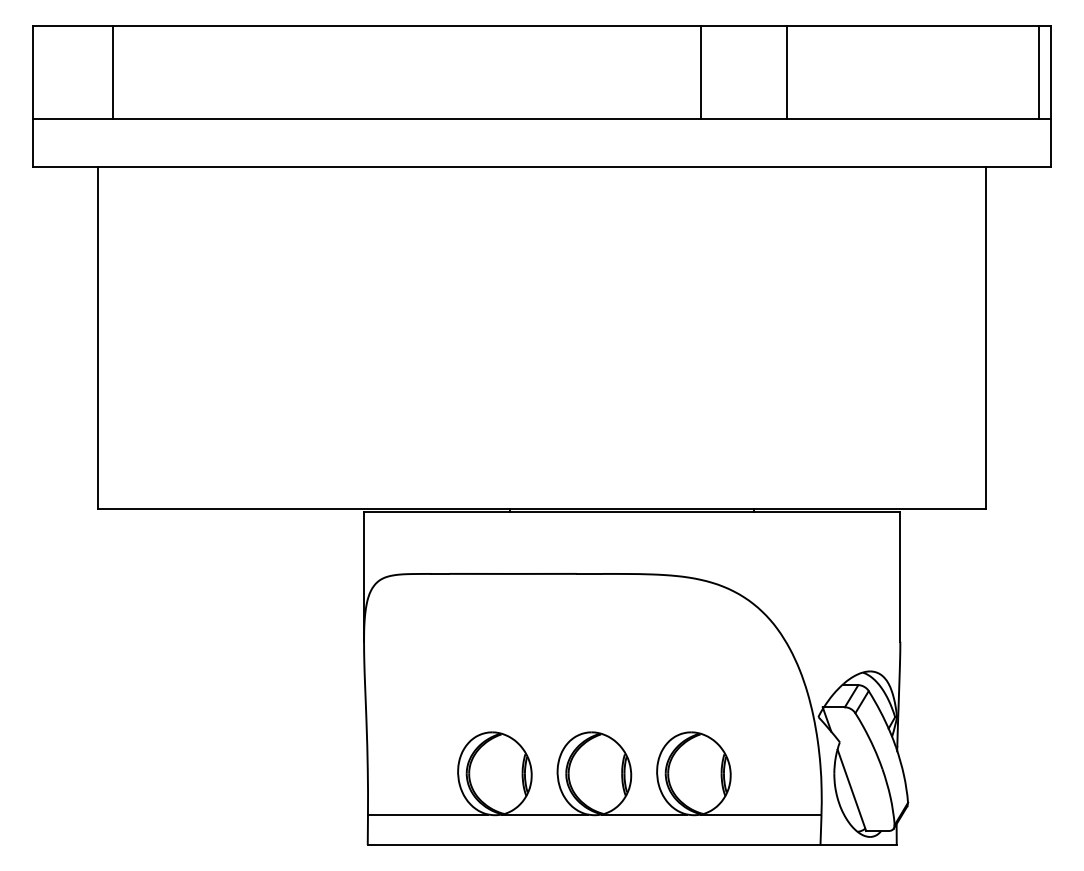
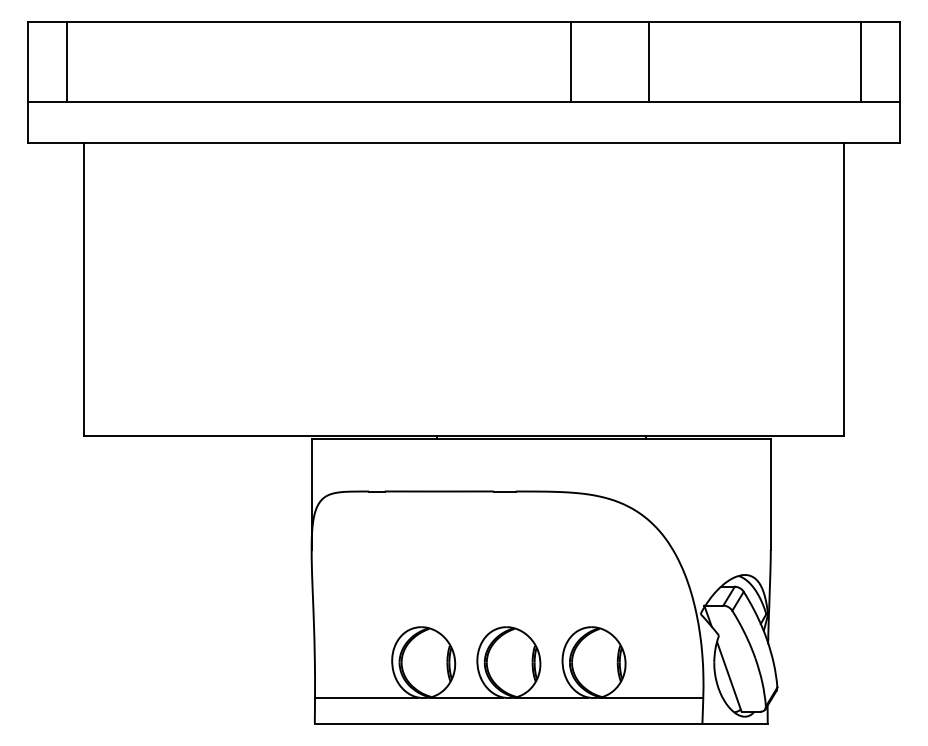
line: (112, 71) -> (66, 61), moved
line: (701, 71) -> (571, 61), moved
line: (786, 71) -> (648, 61), moved
line: (1038, 71) -> (861, 61), moved

